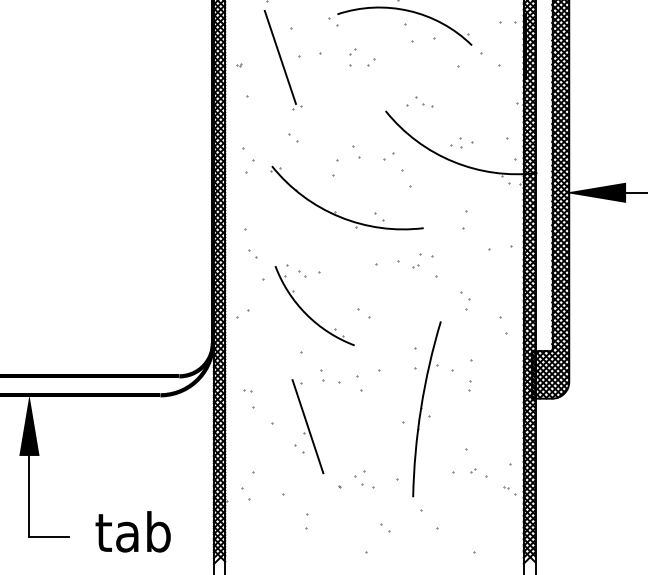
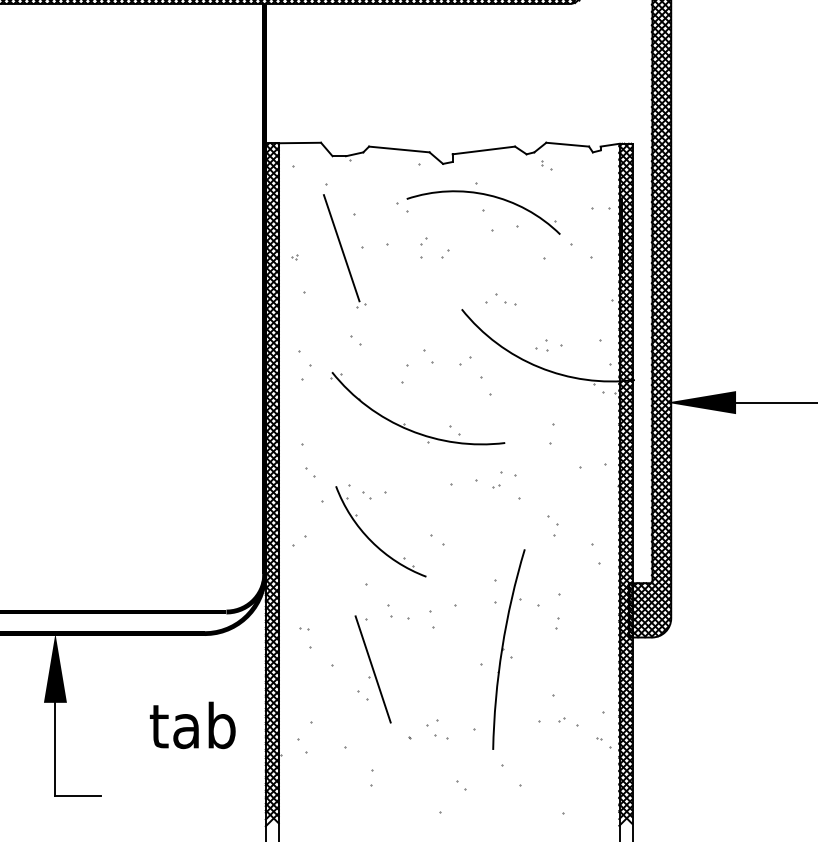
text: (132, 531) -> (192, 725), moved

